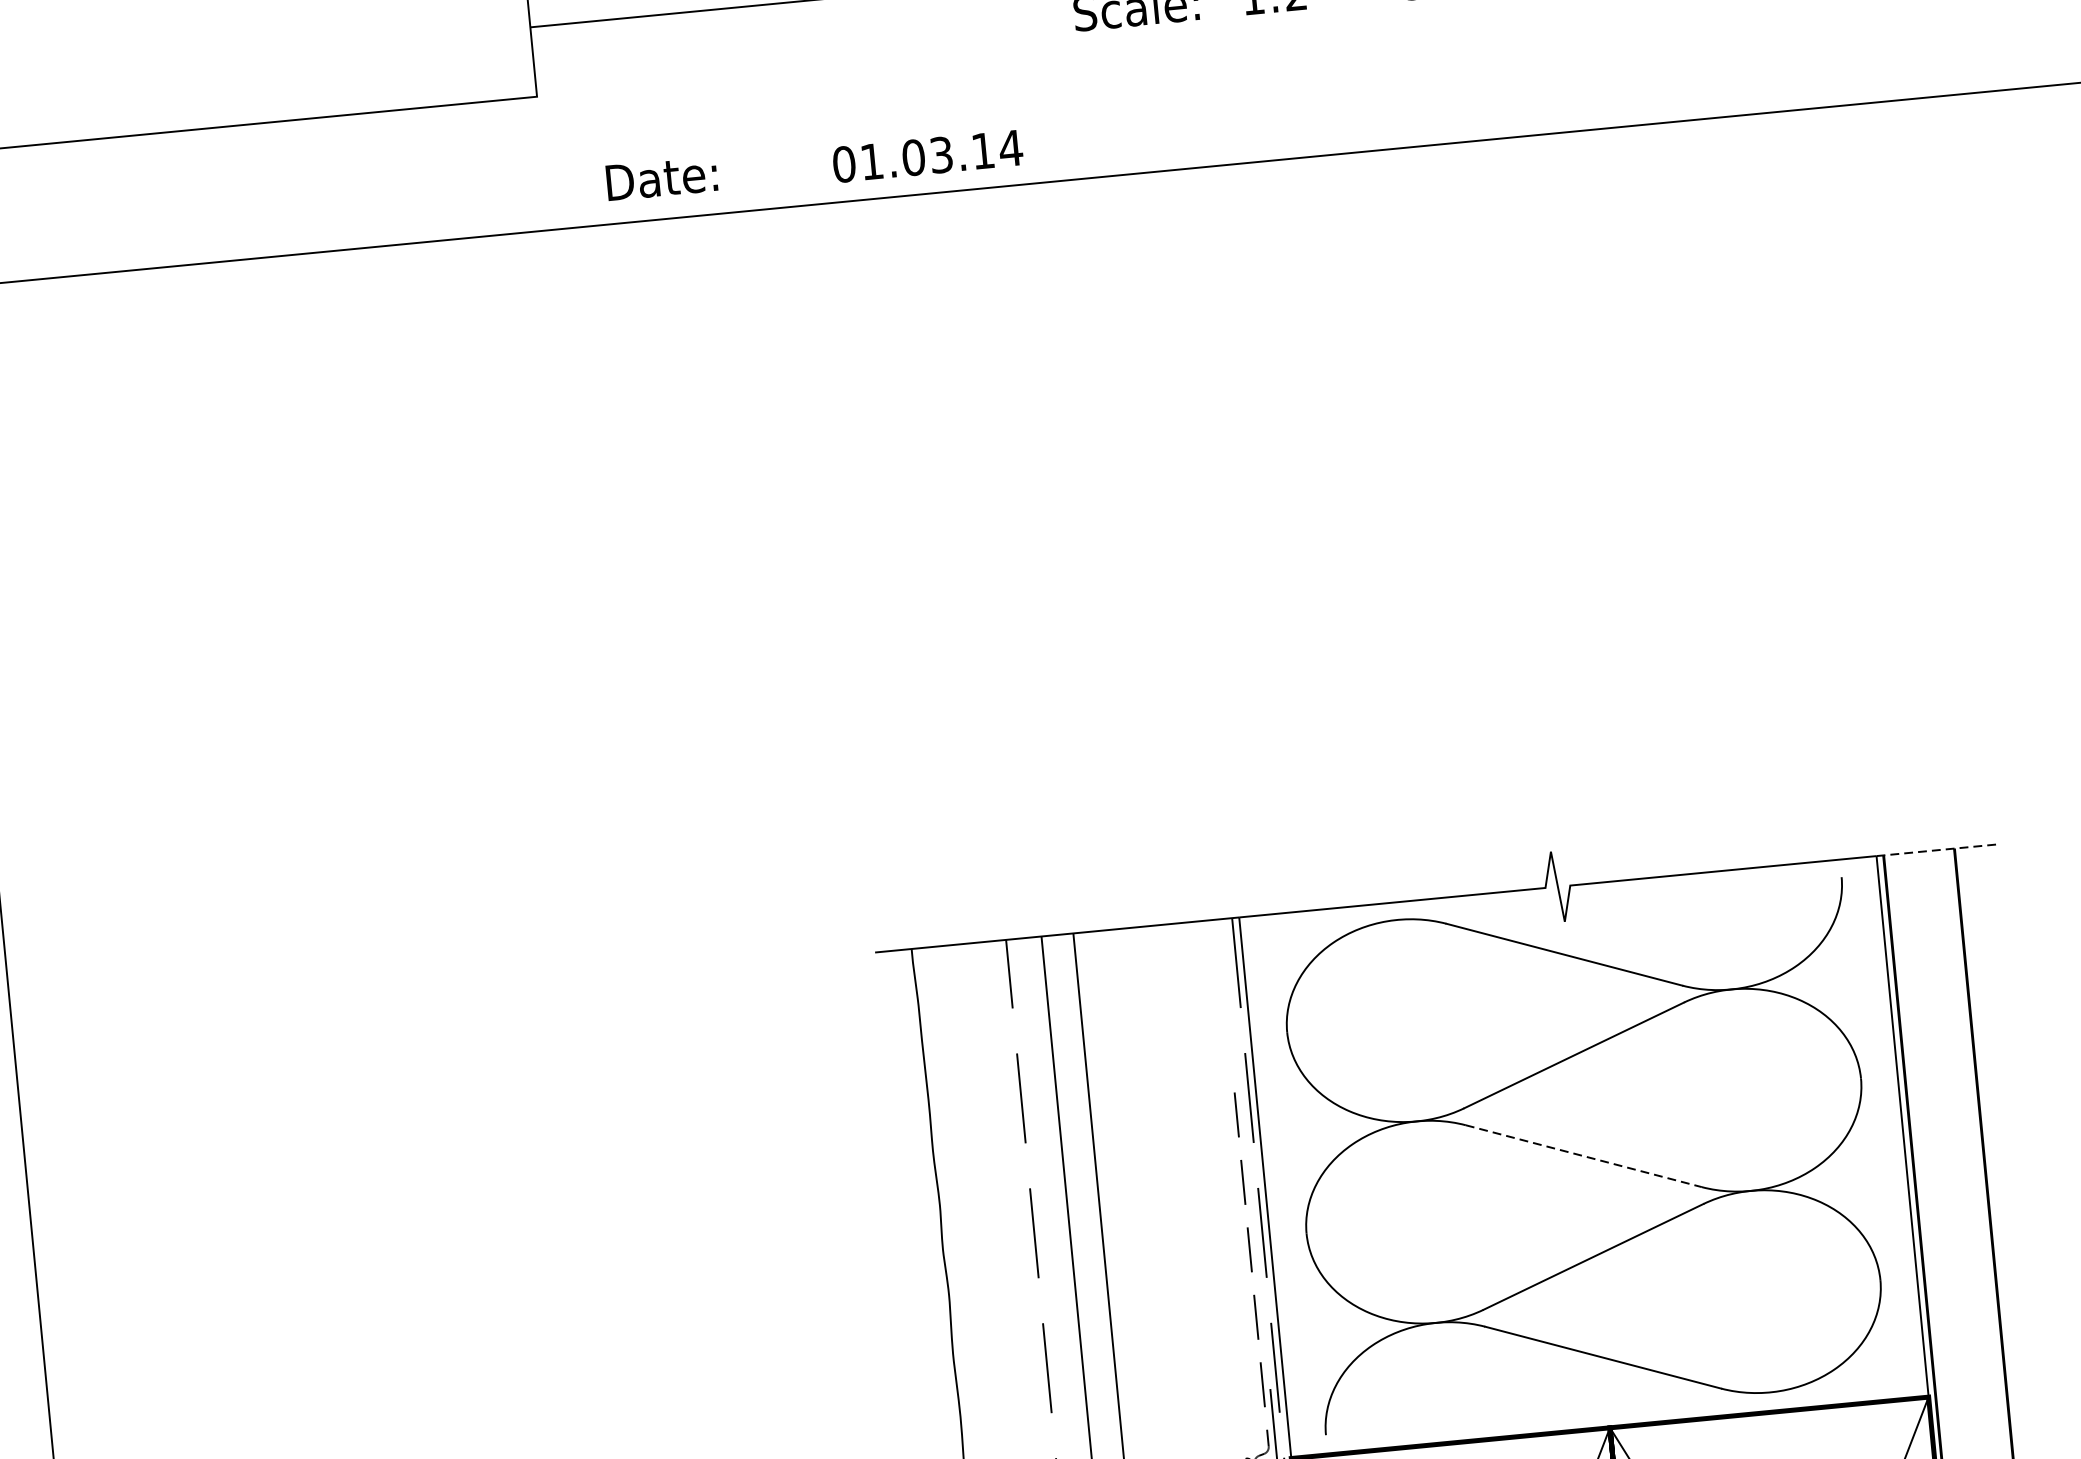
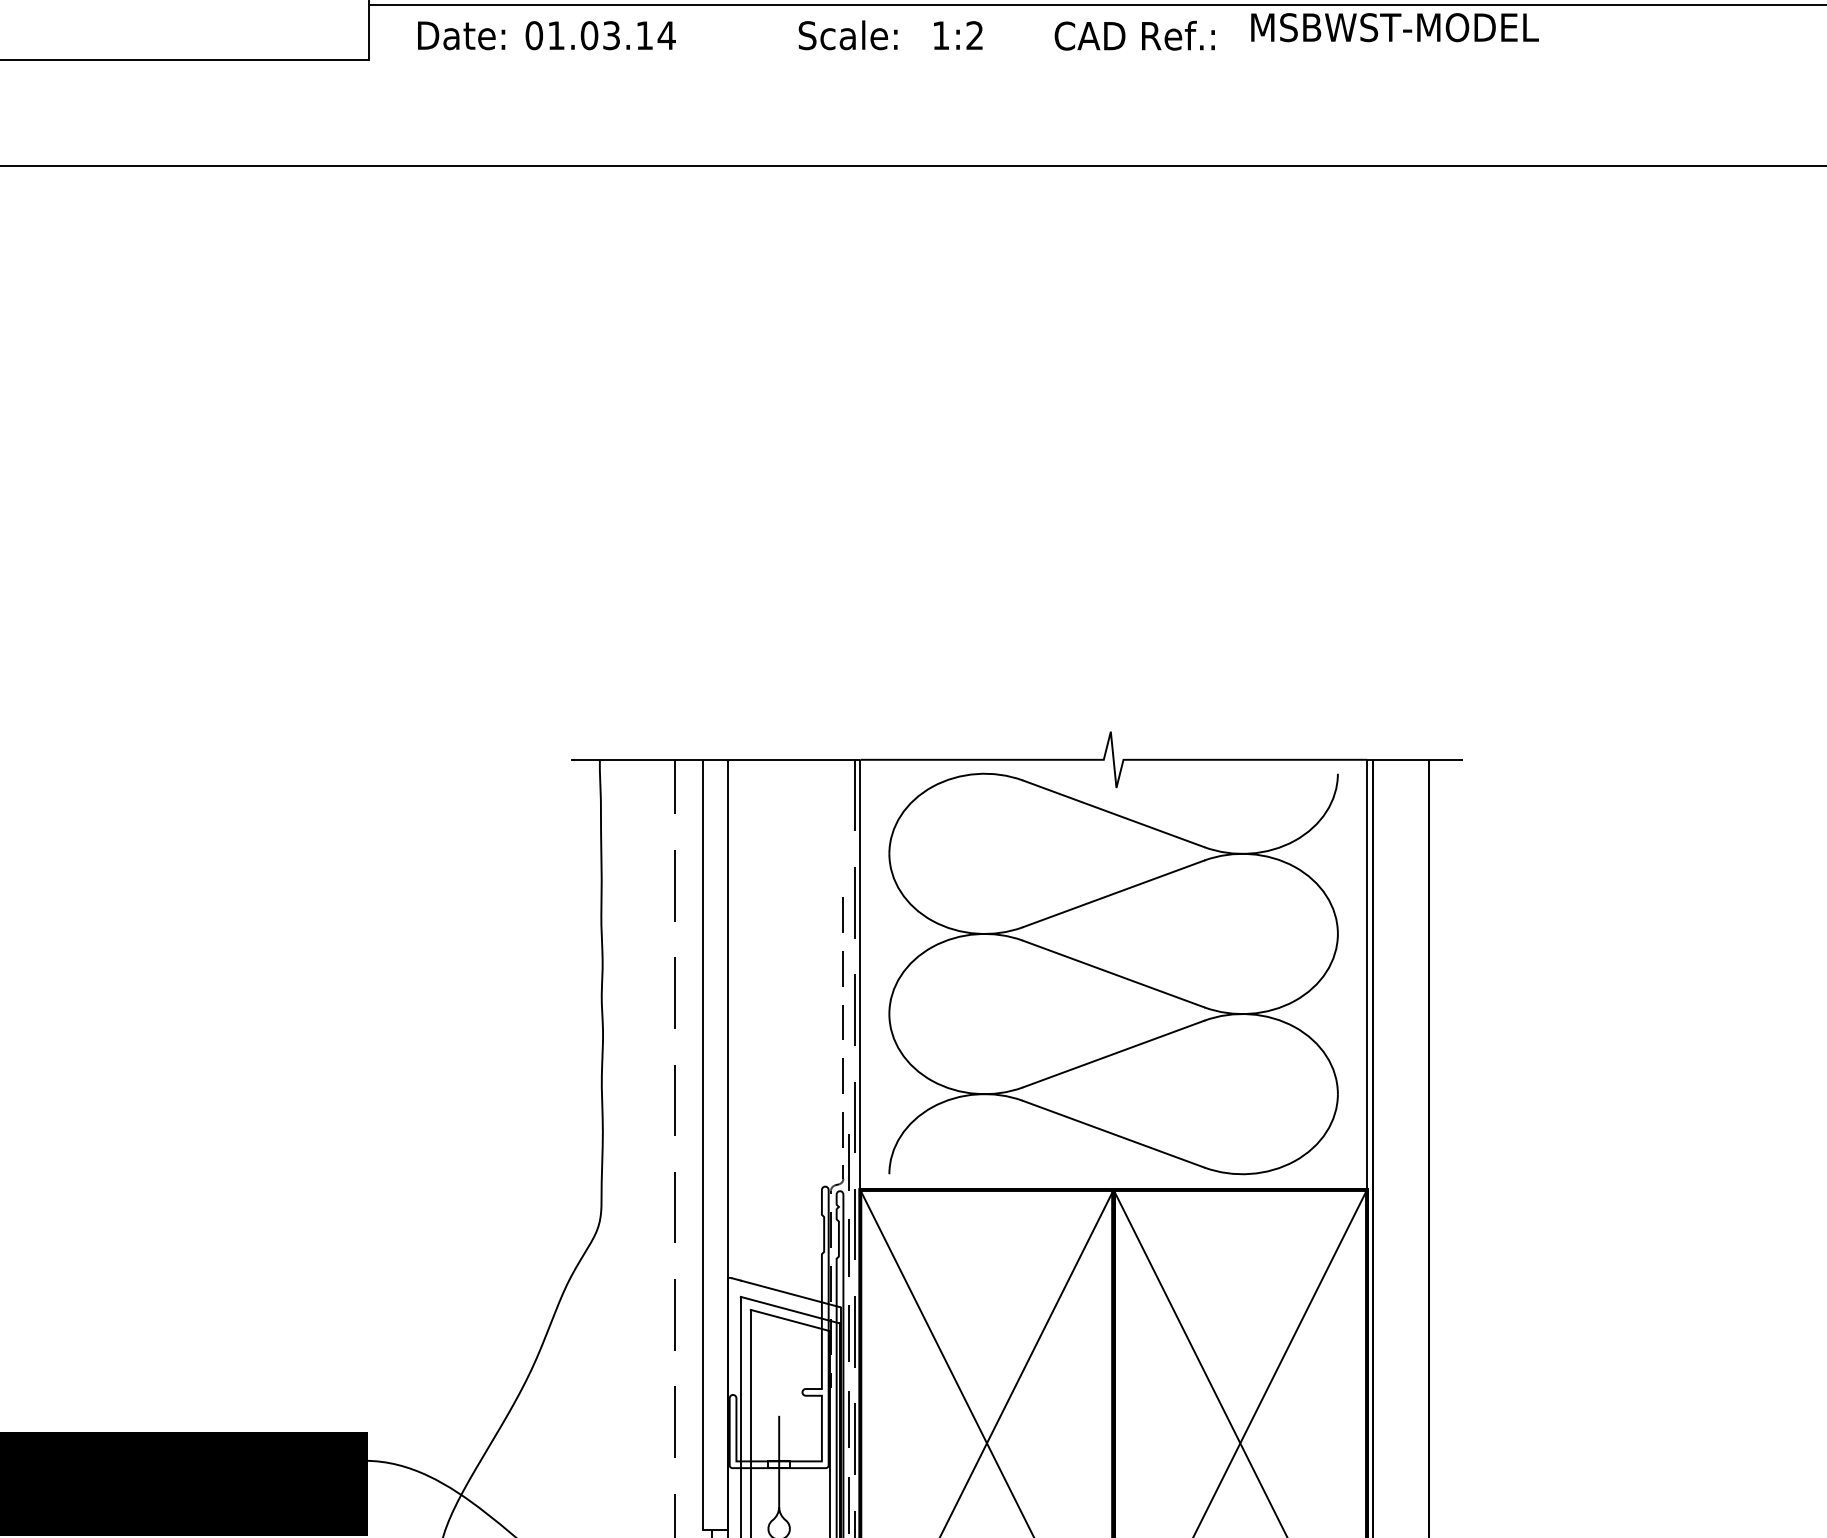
text: (927, 156) -> (600, 35), moved
text: (661, 177) -> (461, 35), moved
line: (1936, 849) -> (1414, 759), dashed -> solid
line: (1583, 1156) -> (1113, 974), dashed -> solid

